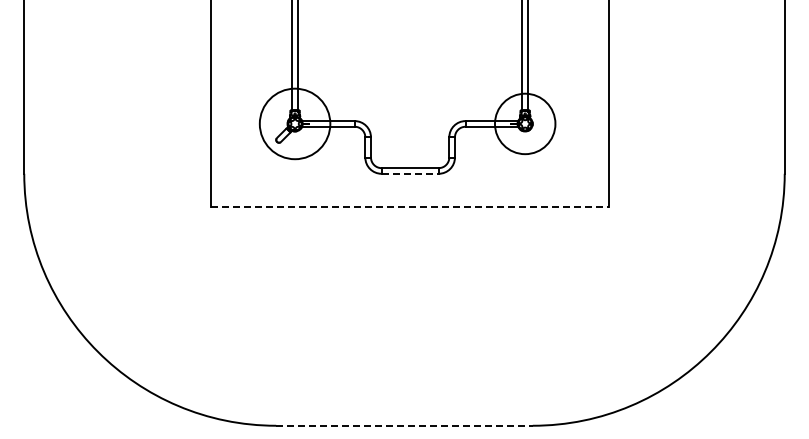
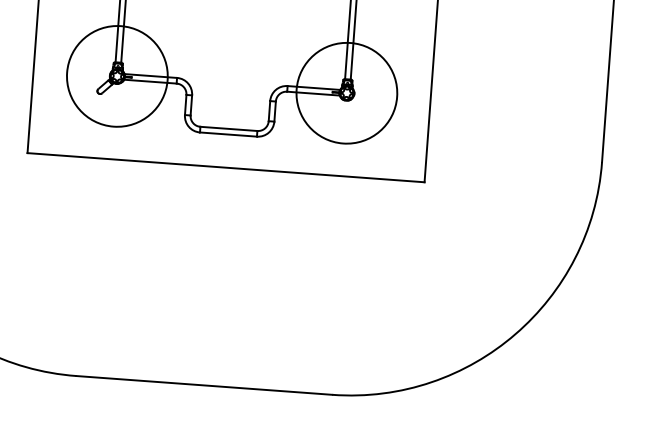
circle: (294, 123) -> (116, 75), size x1.43
circle: (524, 123) -> (346, 92), size x1.67
line: (410, 173) -> (228, 134), dashed -> solid
line: (410, 207) -> (226, 168), dashed -> solid
line: (404, 425) -> (204, 385), dashed -> solid

